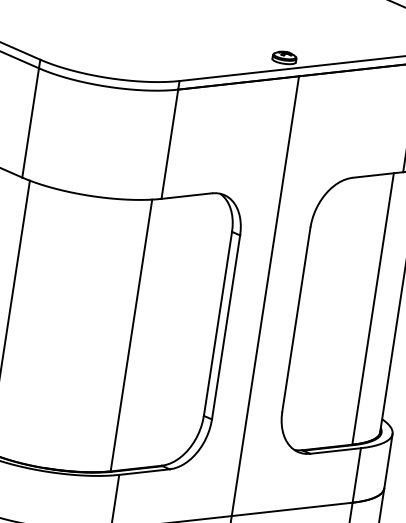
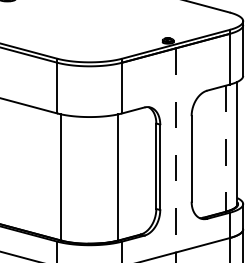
line: (264, 296) -> (175, 150), solid -> dashed
line: (372, 310) -> (225, 149), solid -> dashed

